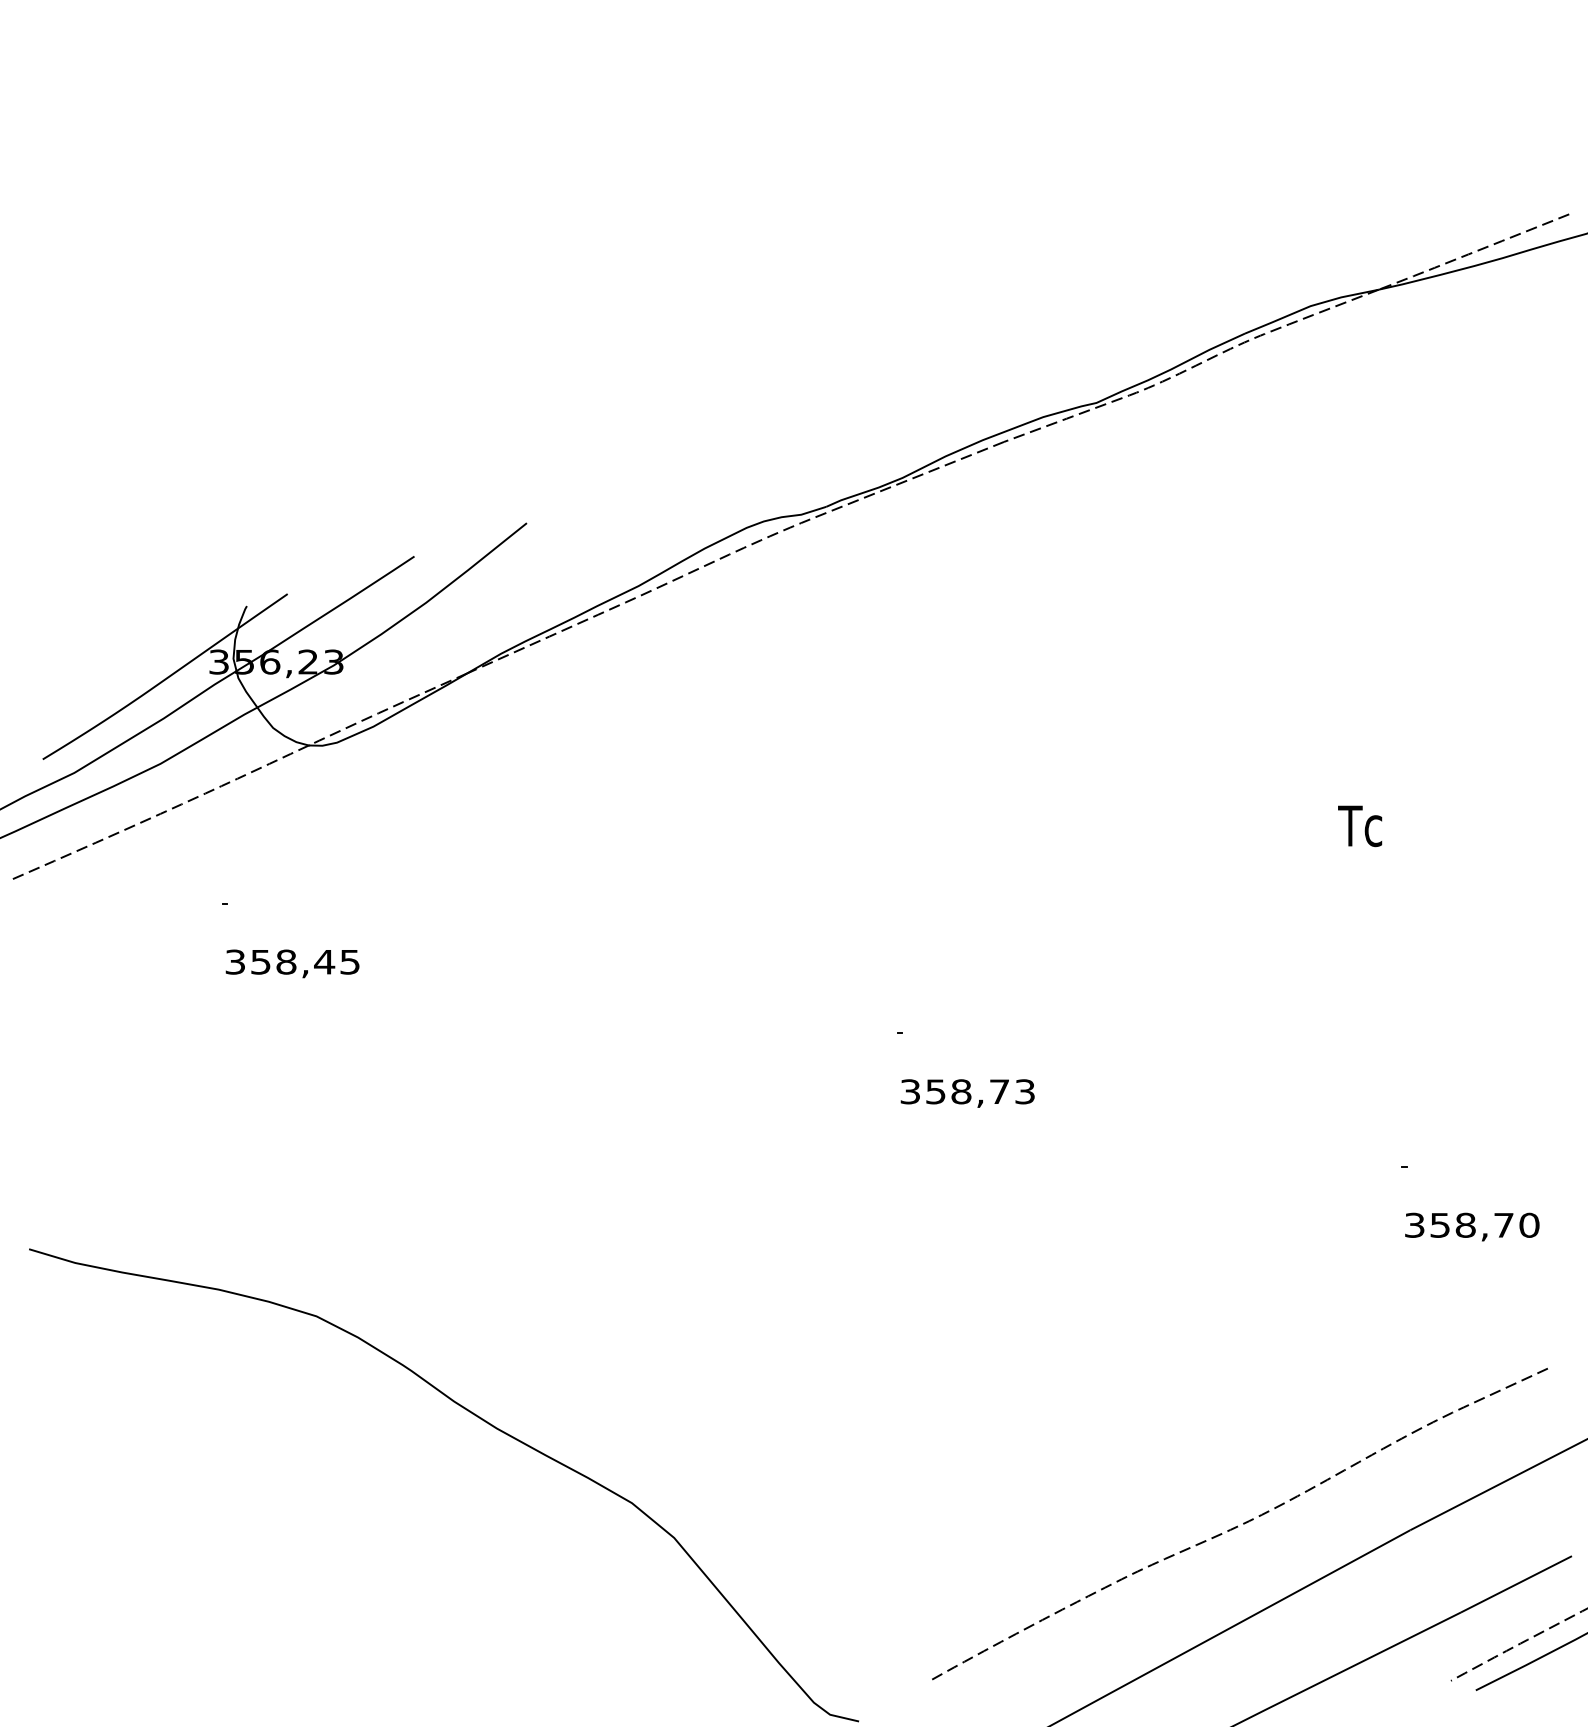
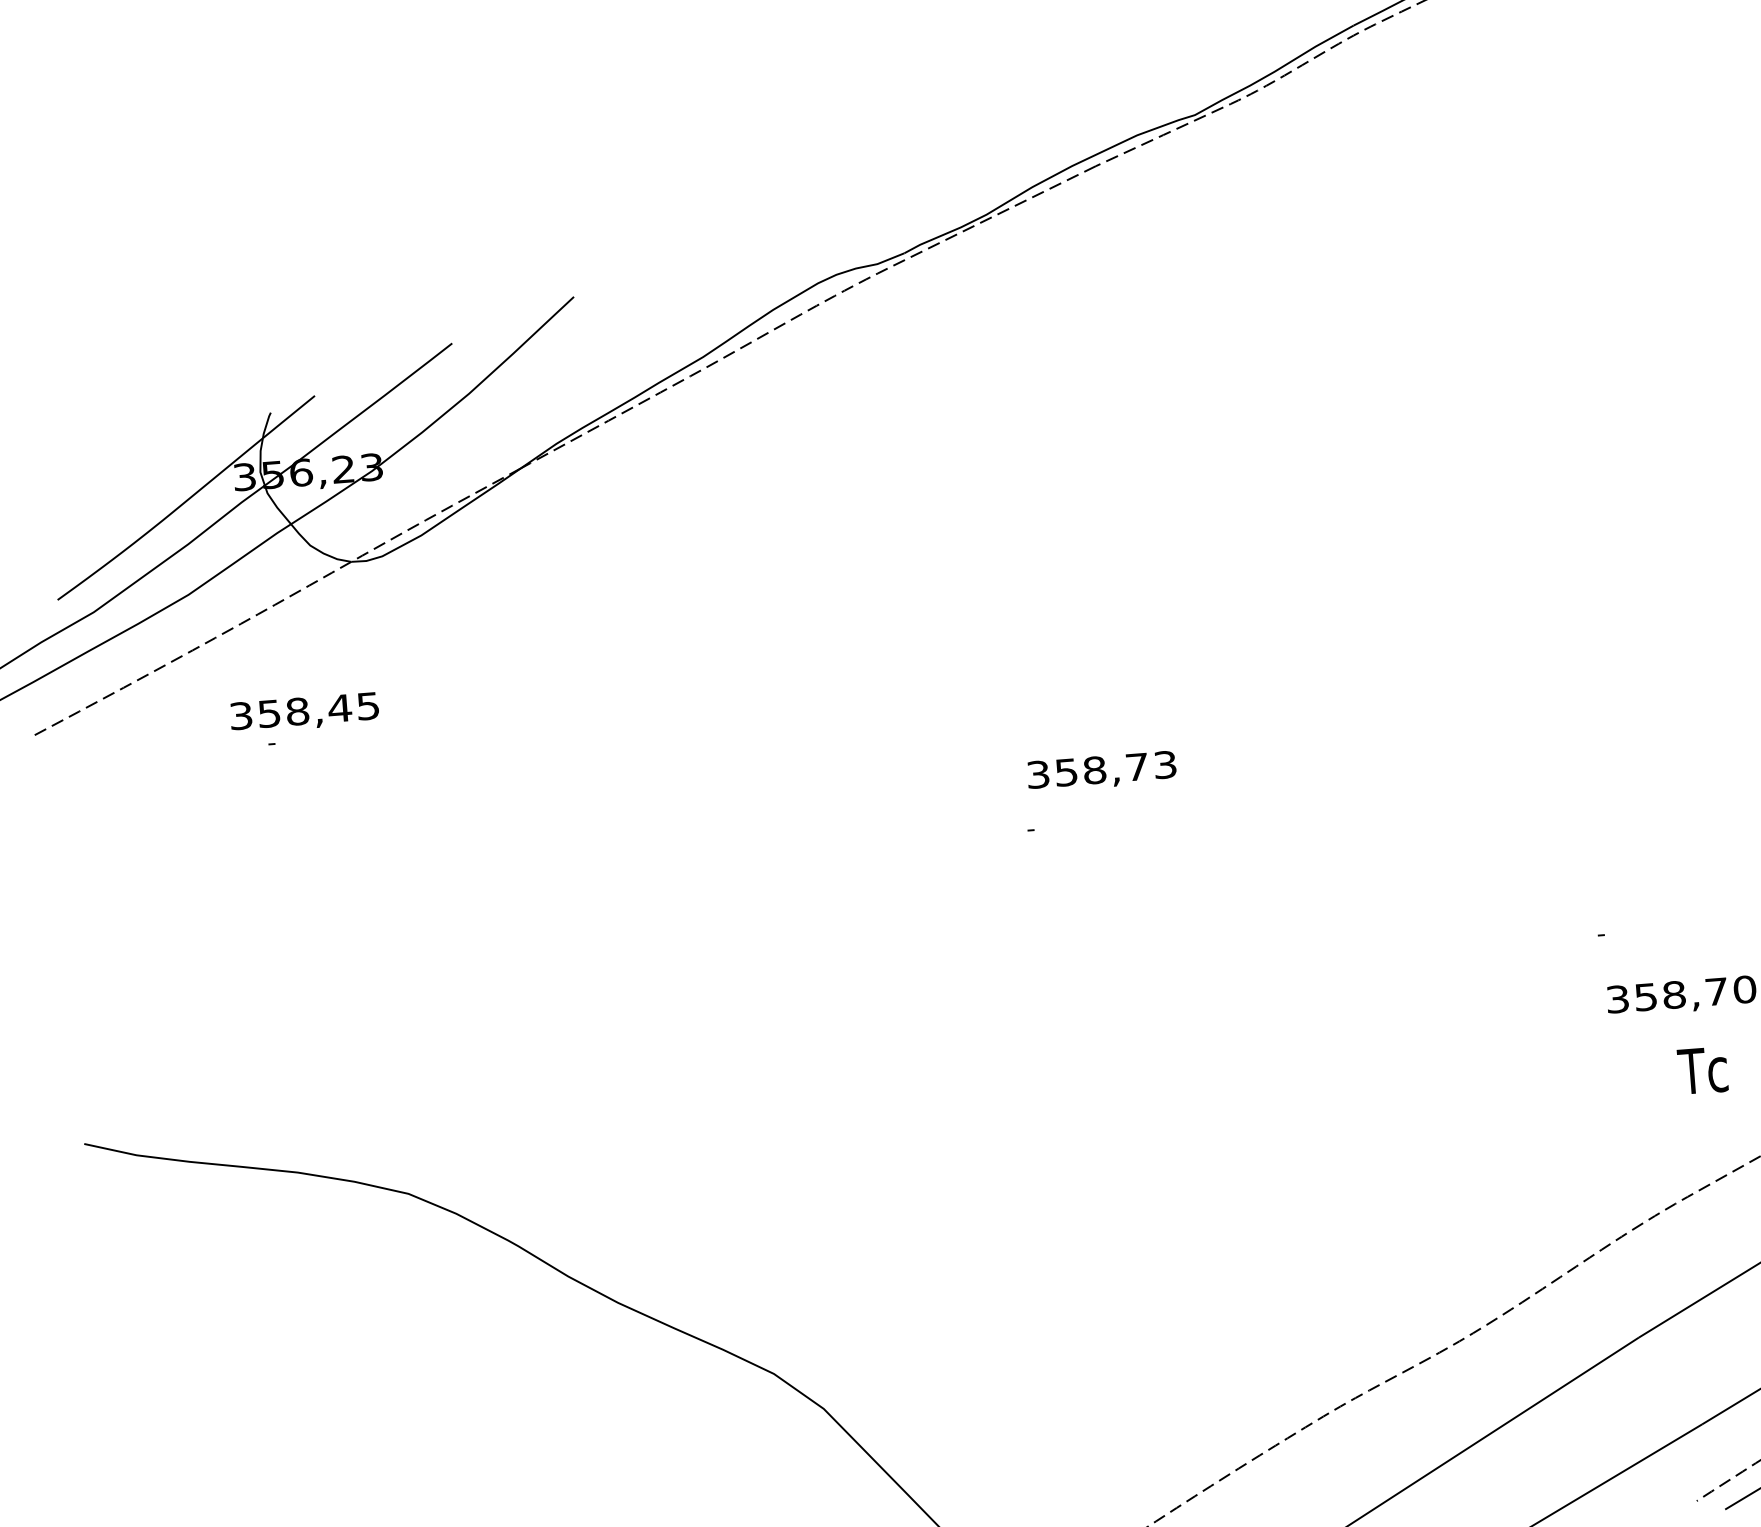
text: (1360, 826) -> (1703, 1070), moved
text: (292, 963) -> (304, 712), moved
text: (967, 1093) -> (1101, 771), moved

